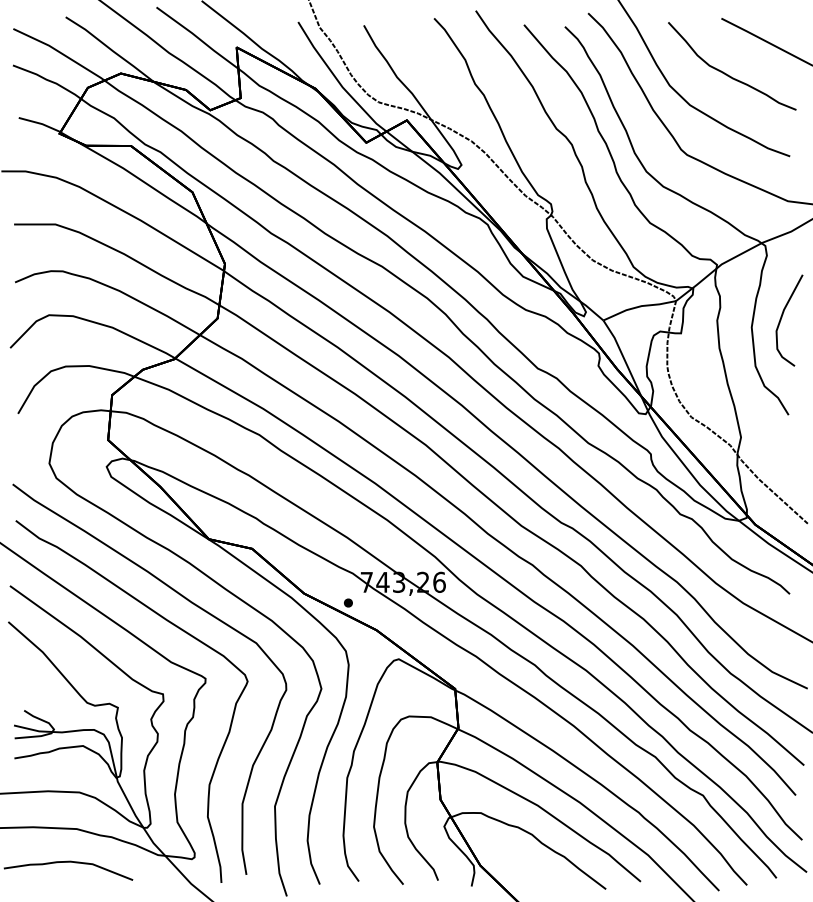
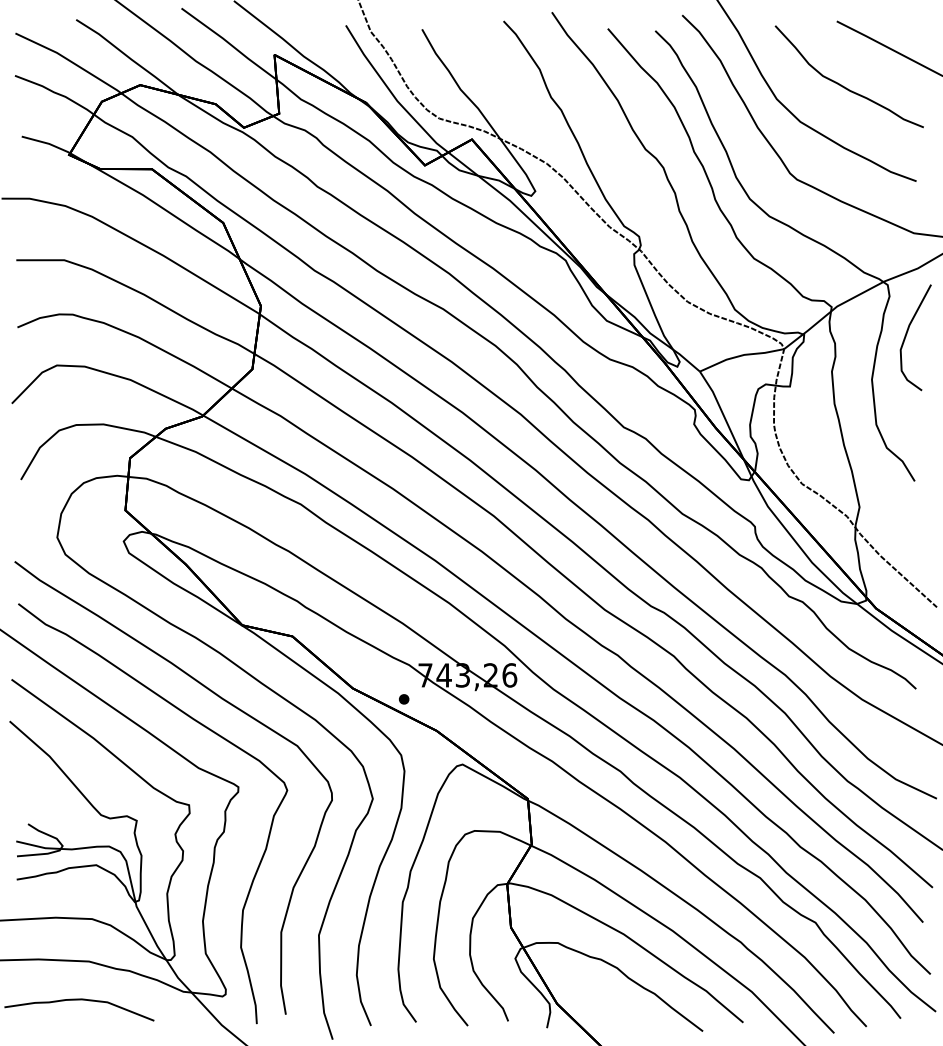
curve: (782, 317) -> (907, 334), moved

